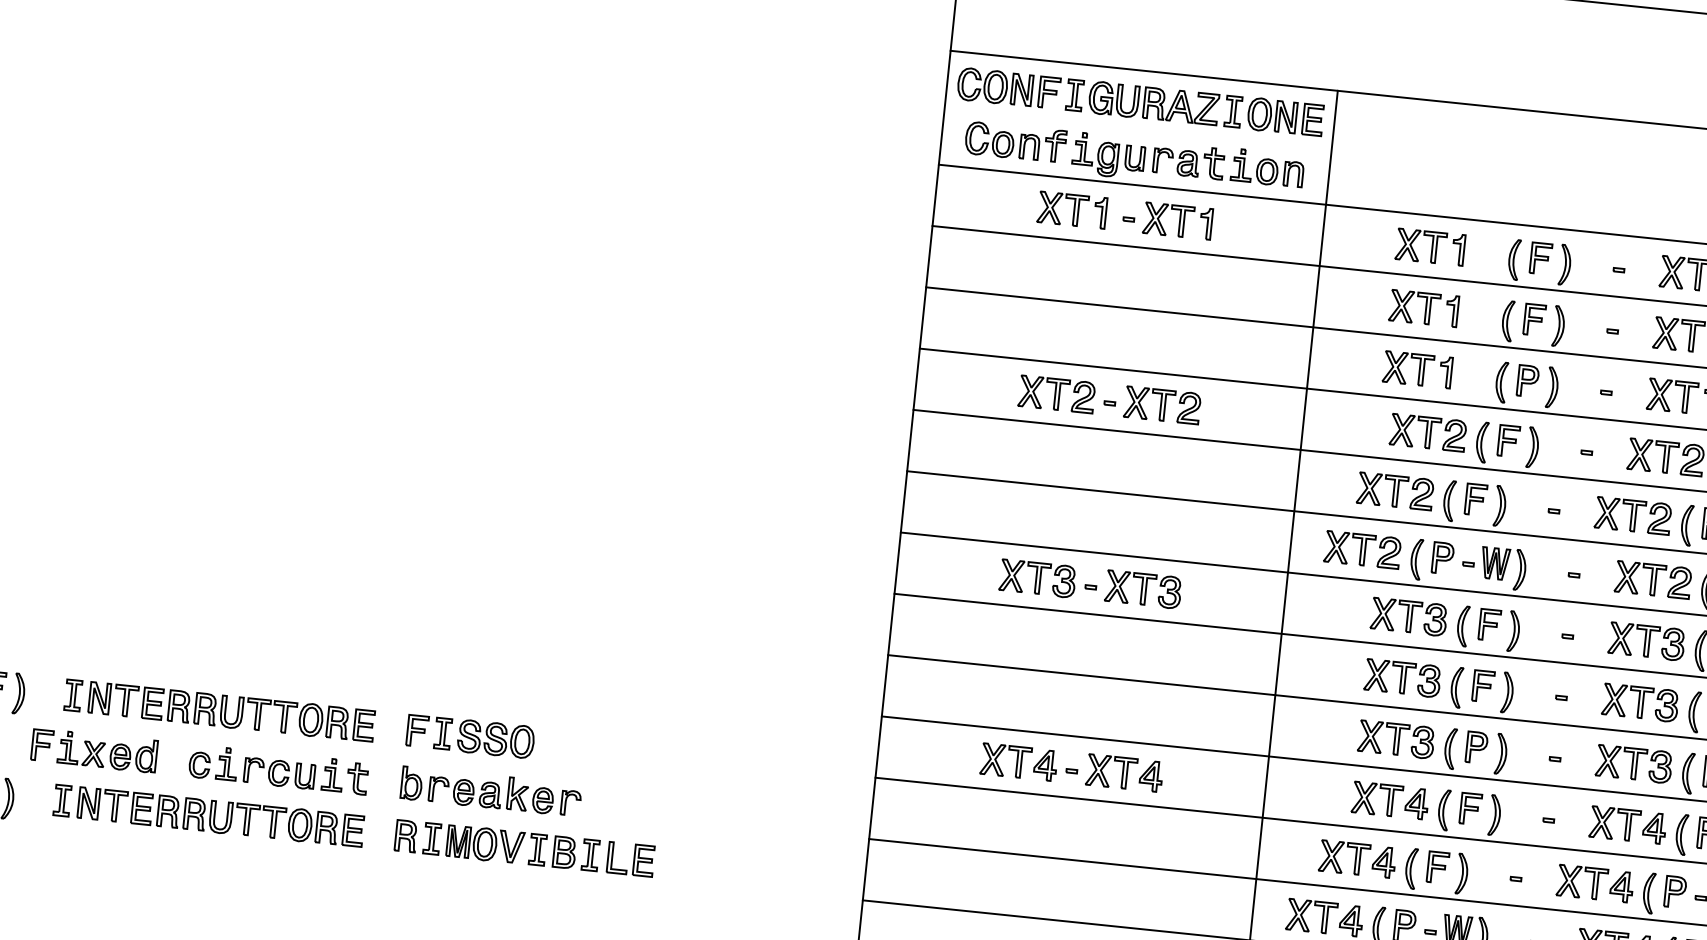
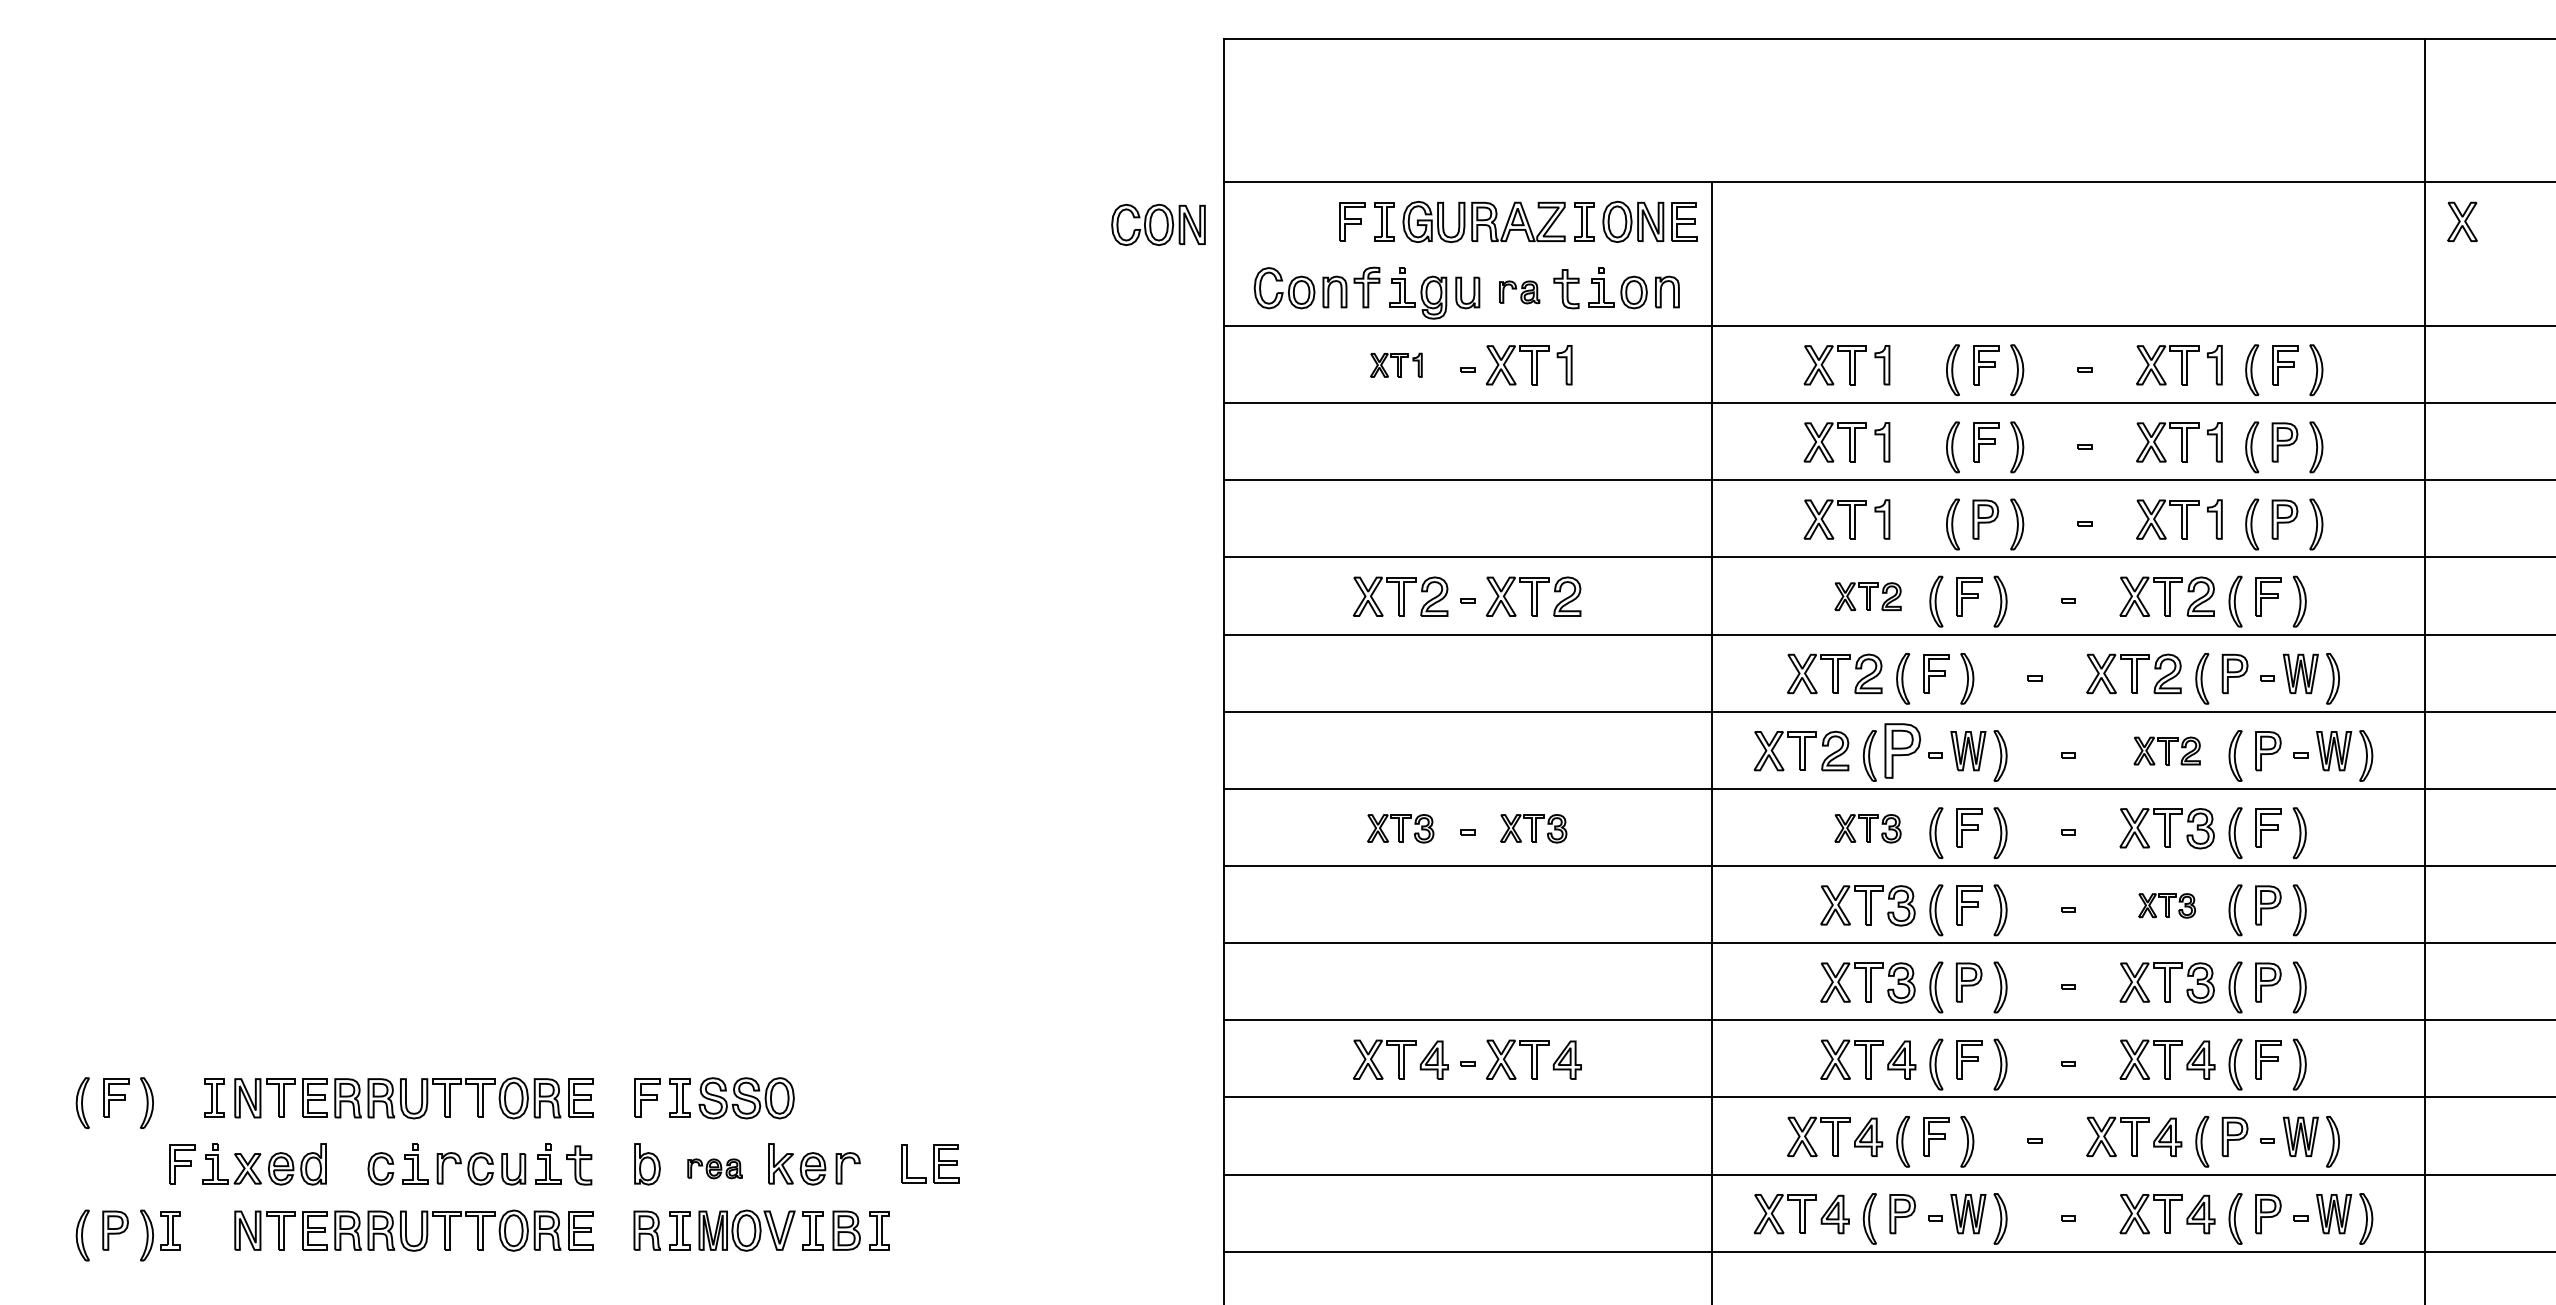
part: (995, 86) -> (1158, 224), moved
part: (1176, 162) -> (1519, 292), size x0.7
part: (1072, 210) -> (1396, 365), size x0.6
part: (1427, 432) -> (1867, 596), size x0.7
part: (1442, 558) -> (1902, 751), size x1.4
part: (1037, 578) -> (1400, 828), size x0.7
part: (1652, 579) -> (2166, 750), size x0.7
part: (1143, 589) -> (1533, 828), size x0.7
part: (1408, 616) -> (1867, 828), size x0.7
part: (1639, 702) -> (2166, 905), size x0.6
part: (464, 792) -> (714, 1168), size x0.6
part: (62, 800) -> (170, 1230), moved
part: (631, 859) -> (930, 1163), moved

